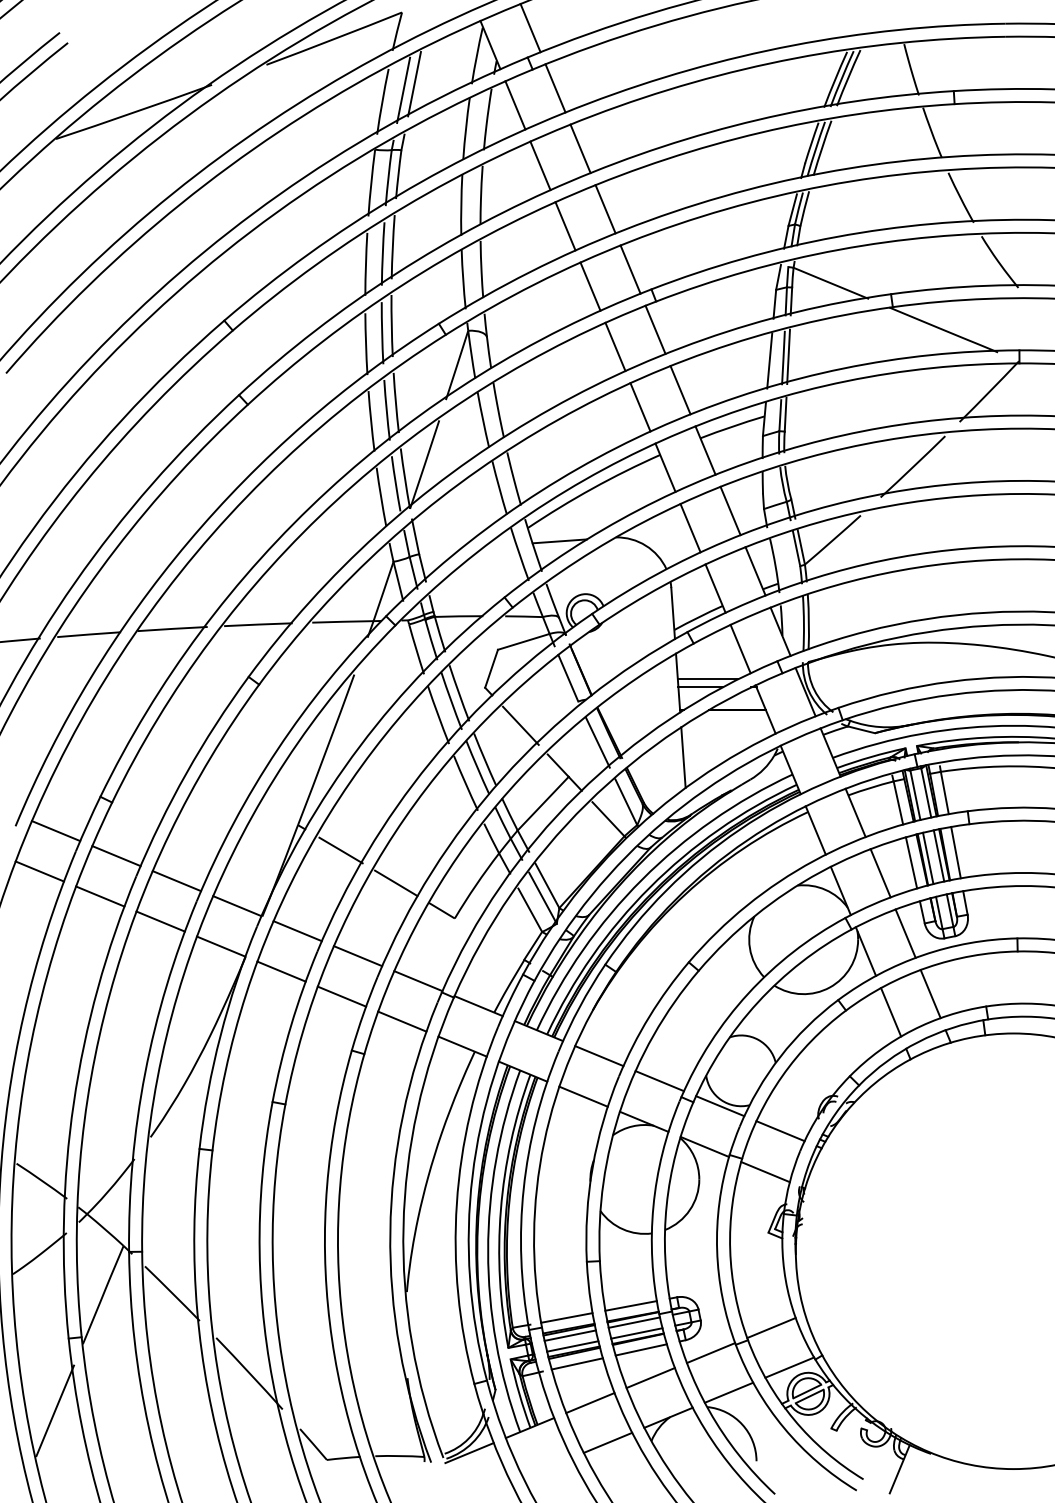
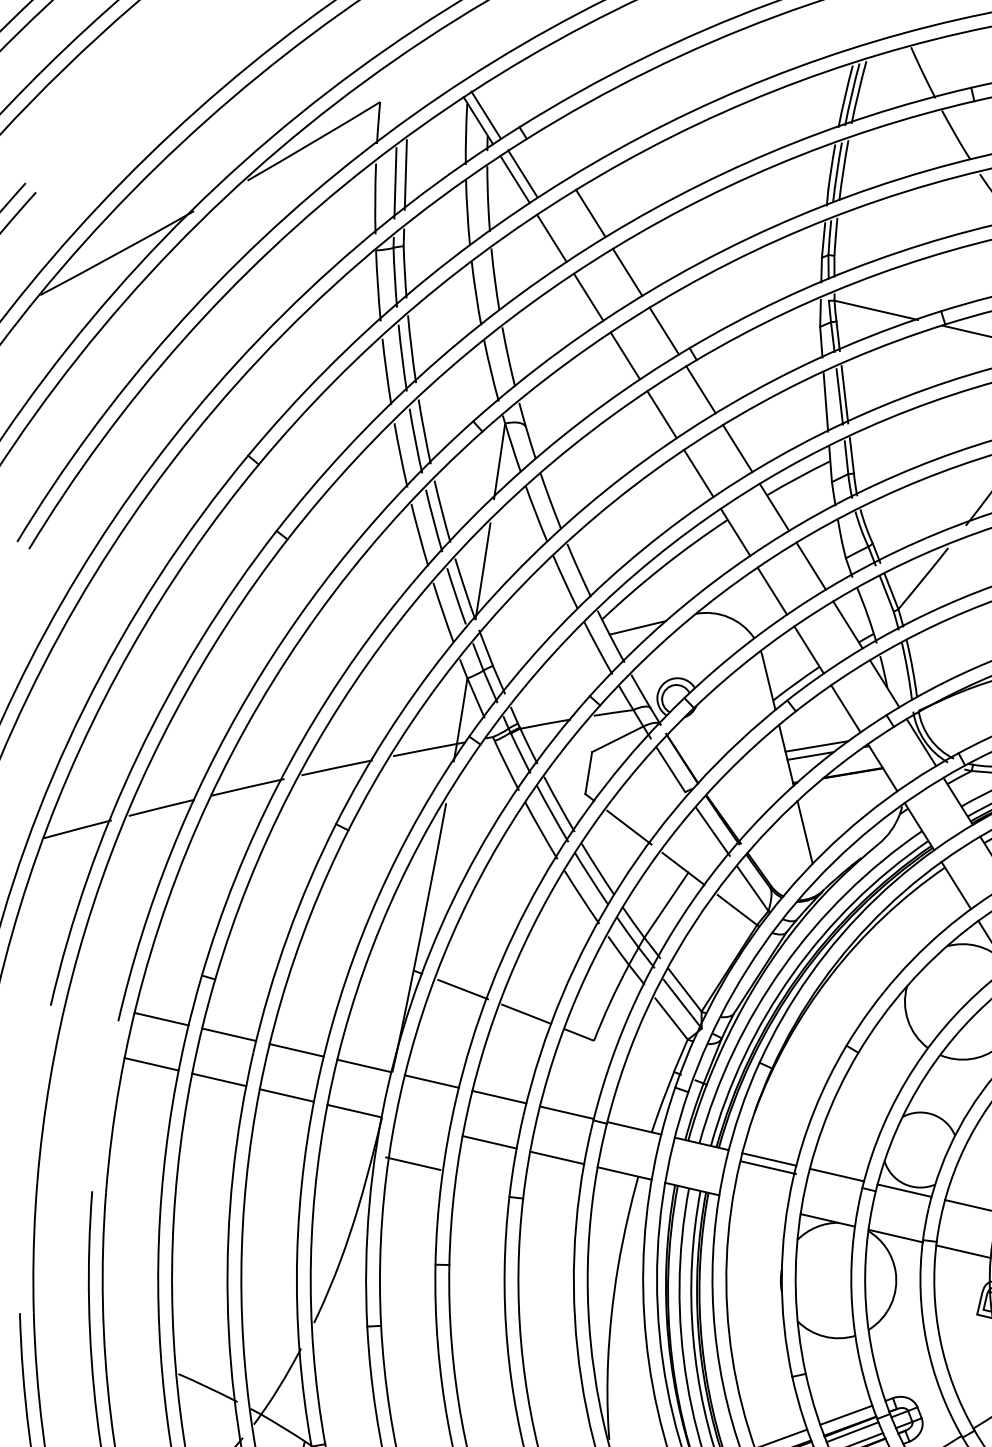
line: (530, 27) -> (486, 114), moved
line: (555, 88) -> (522, 173), moved
line: (281, 971) -> (413, 1163), moved
line: (583, 1096) -> (768, 1167), moved

